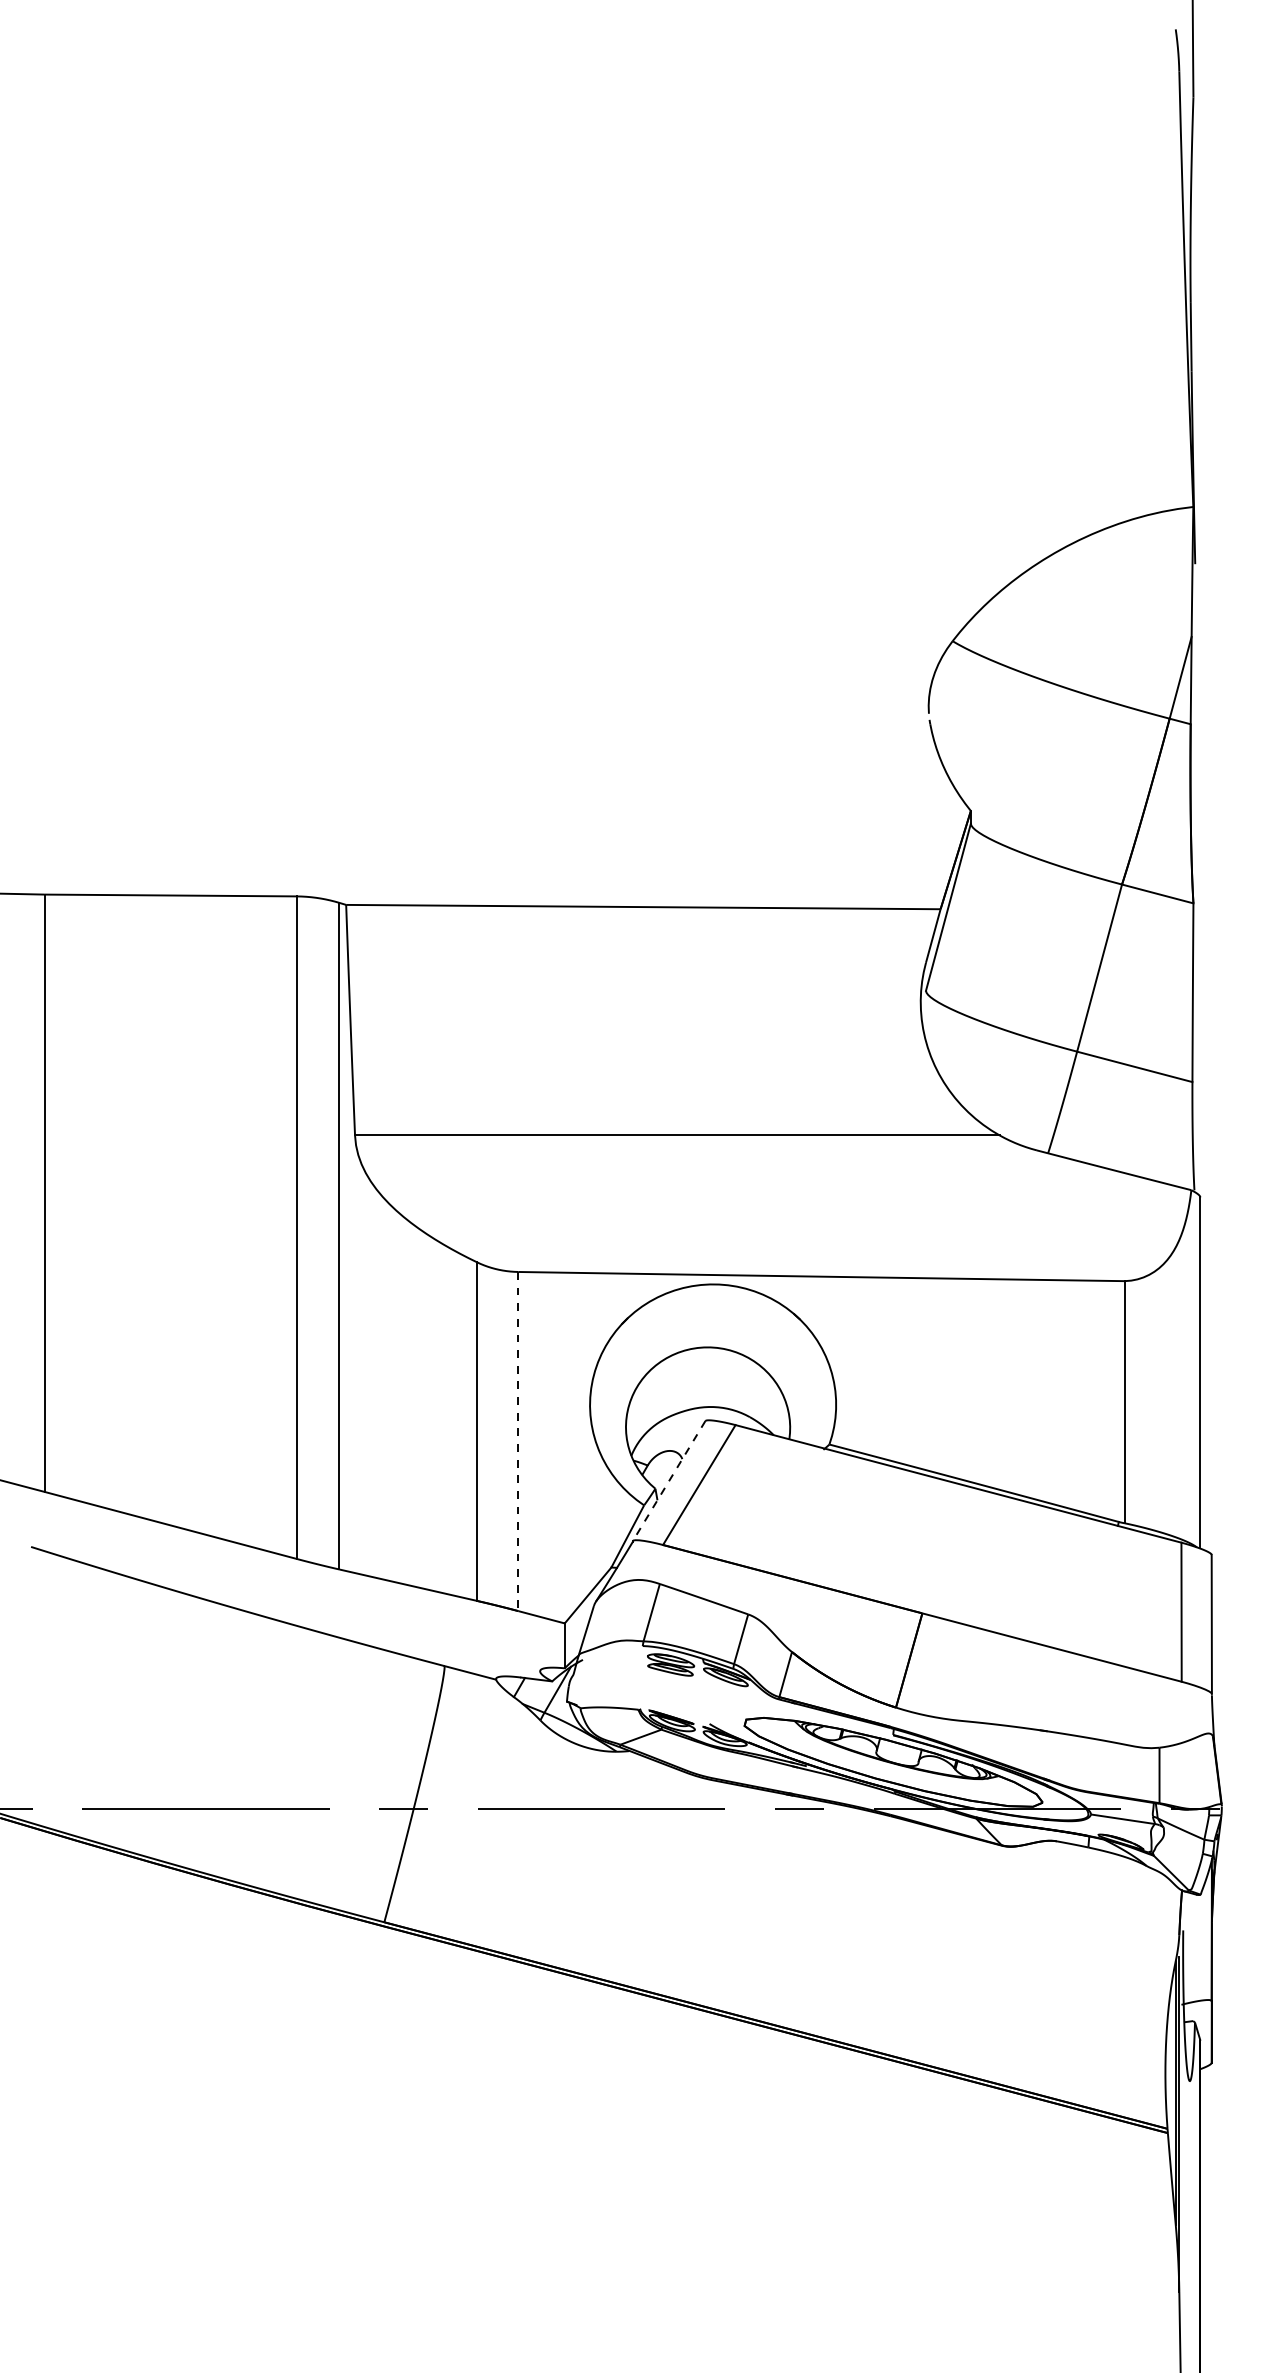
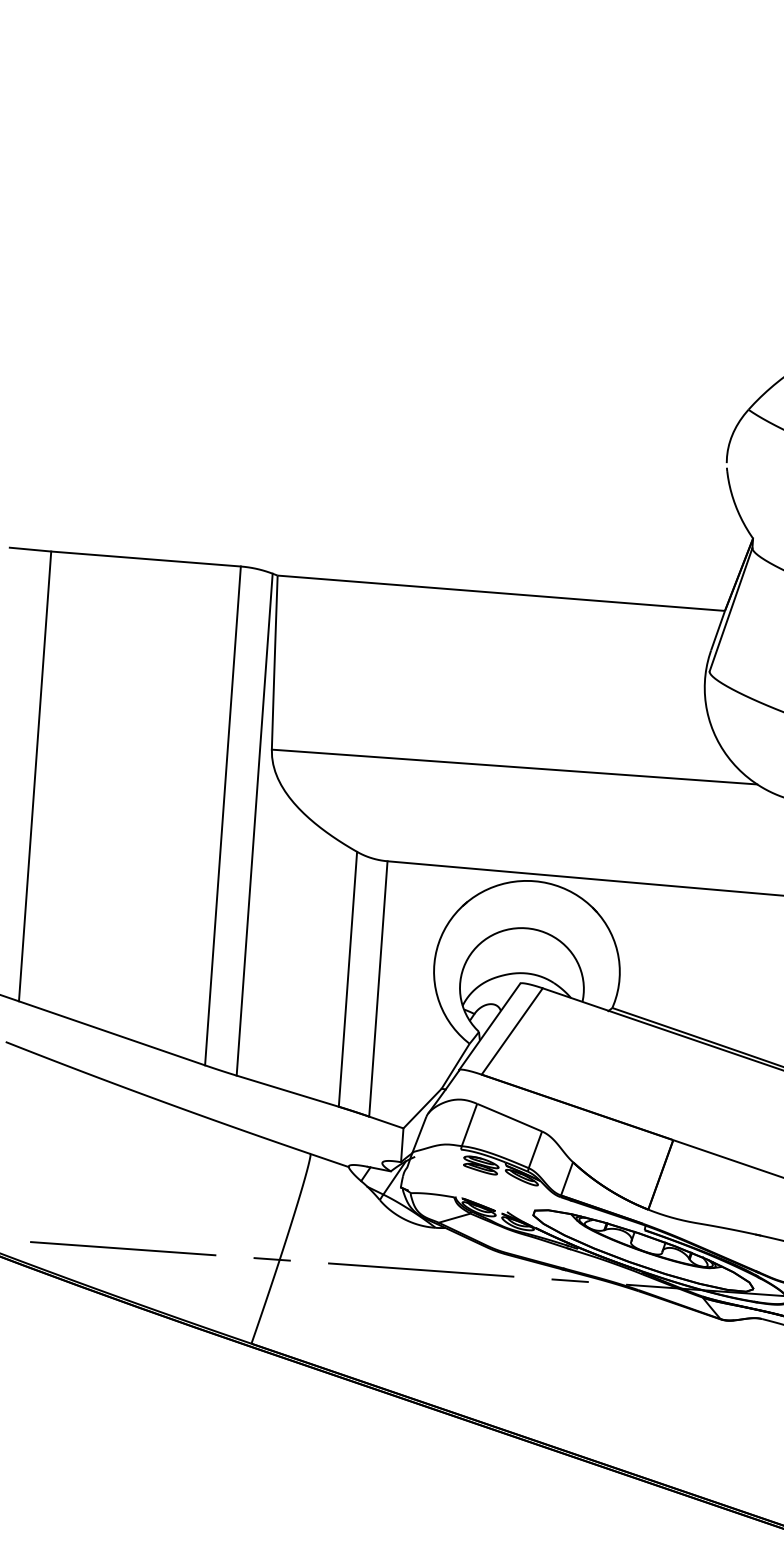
line: (518, 1441) -> (378, 988), dashed -> solid
line: (668, 1481) -> (489, 1027), dashed -> solid

